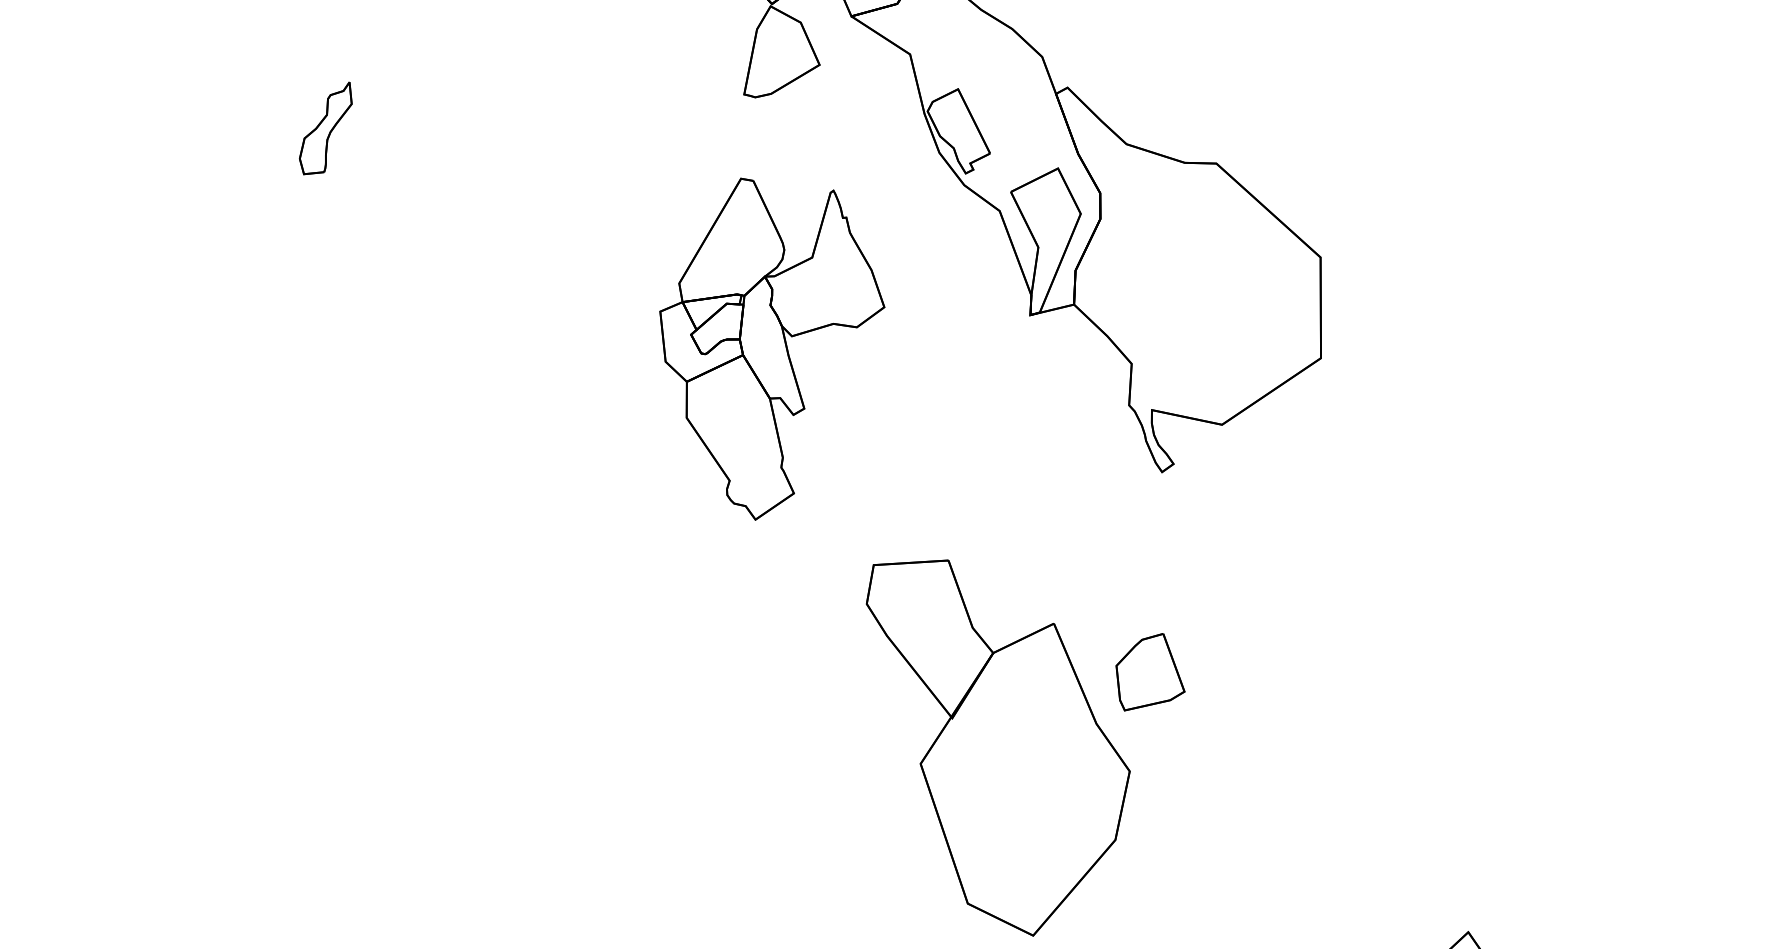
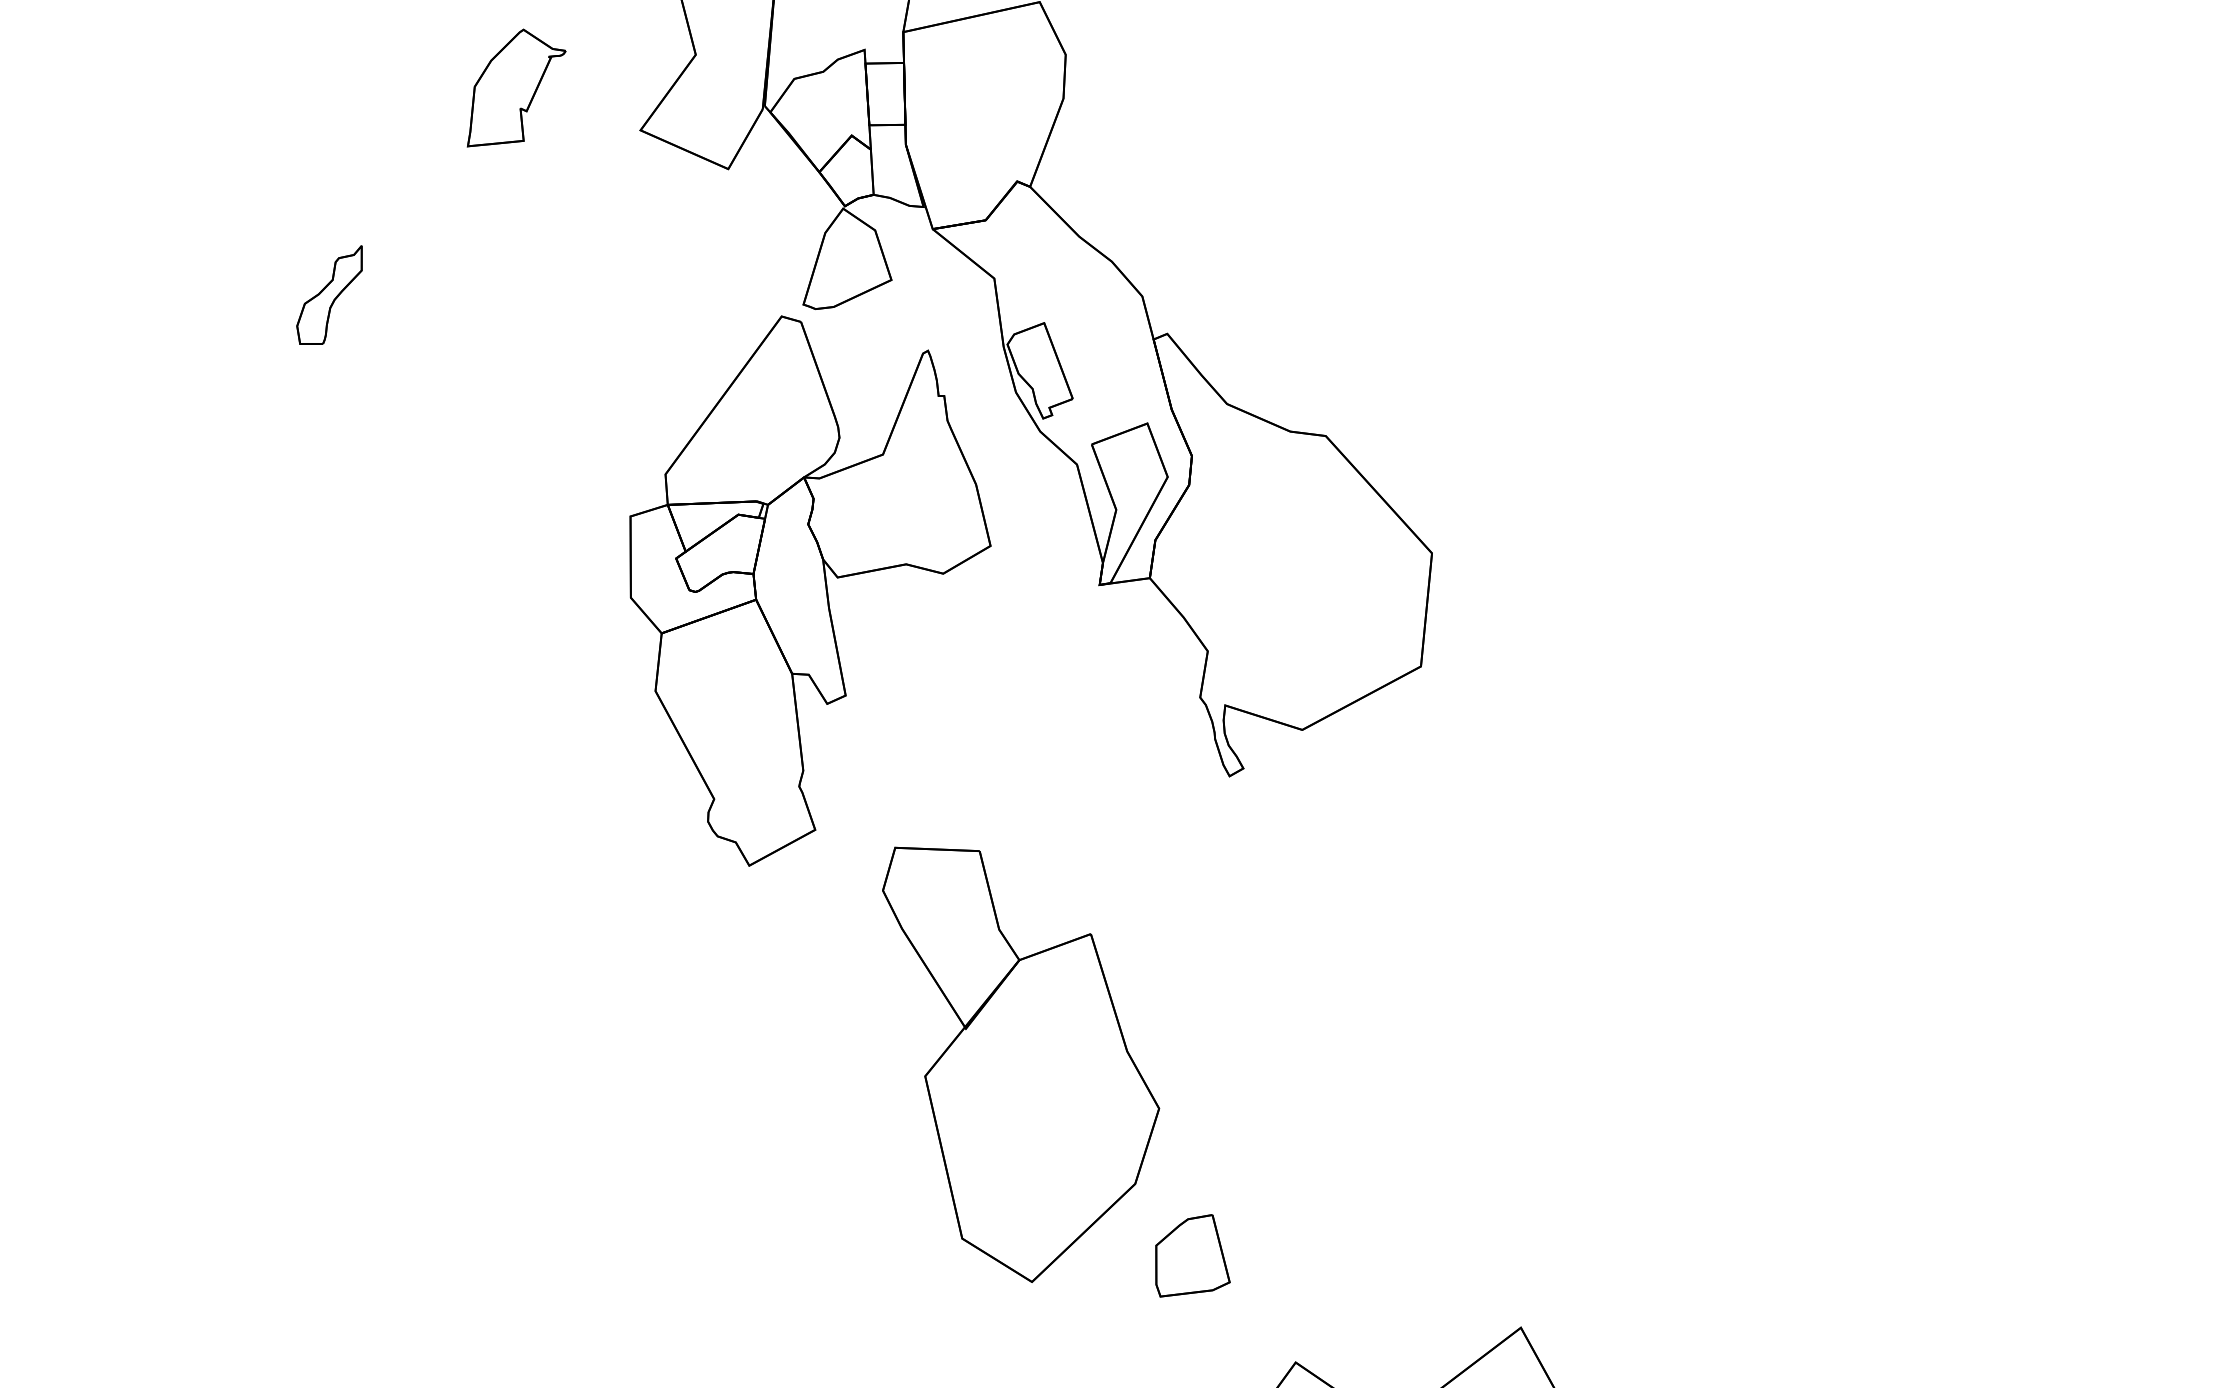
part: (776, 345) -> (810, 590), size x1.43
part: (1149, 671) -> (1192, 1255), moved

